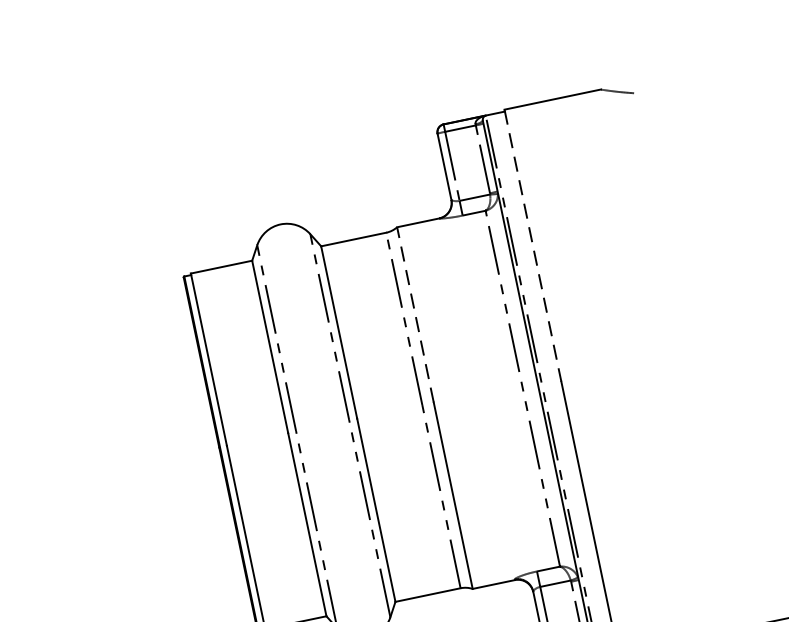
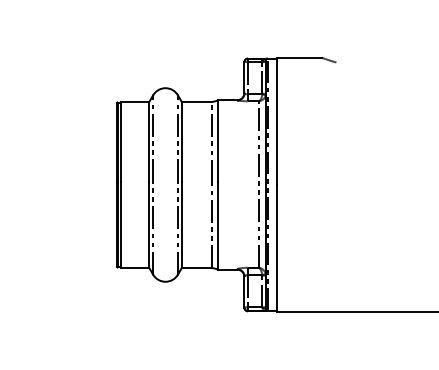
line: (532, 246) -> (276, 121), dashed -> solid
line: (414, 313) -> (217, 140), dashed -> solid

